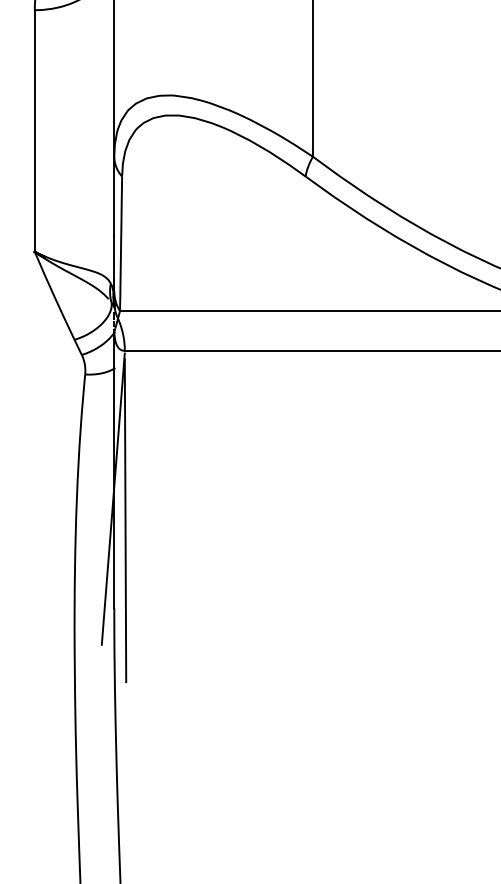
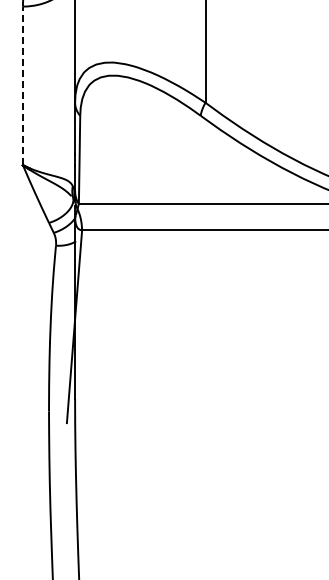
line: (34, 130) -> (22, 85), solid -> dashed
line: (125, 520) -> (82, 341), removed

